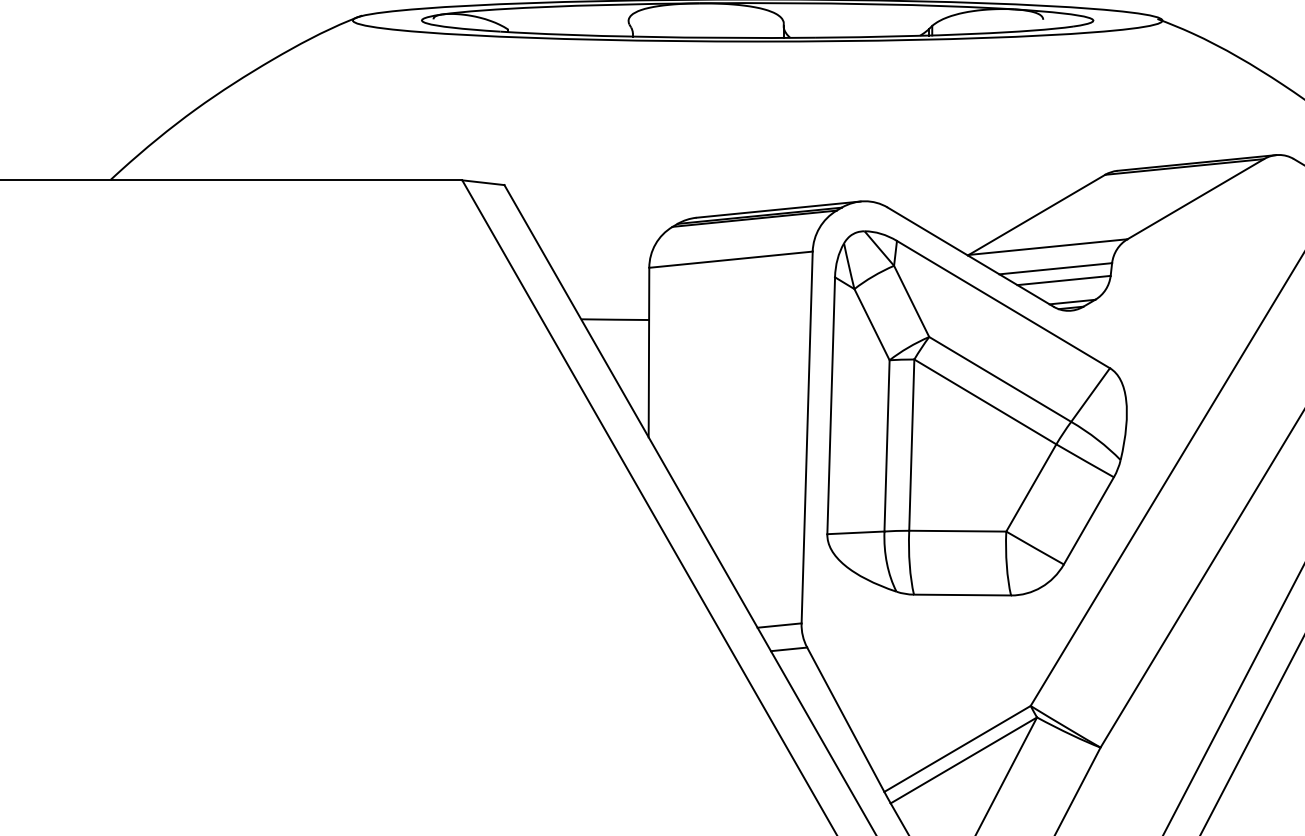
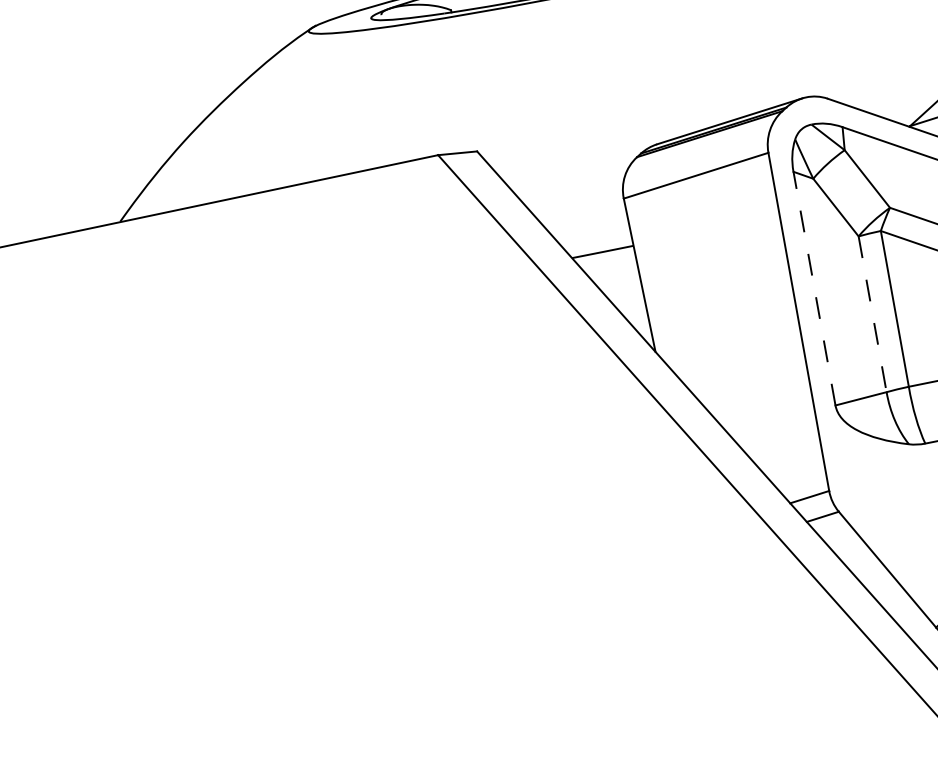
line: (831, 405) -> (814, 288), solid -> dashed
line: (887, 445) -> (872, 313), solid -> dashed

